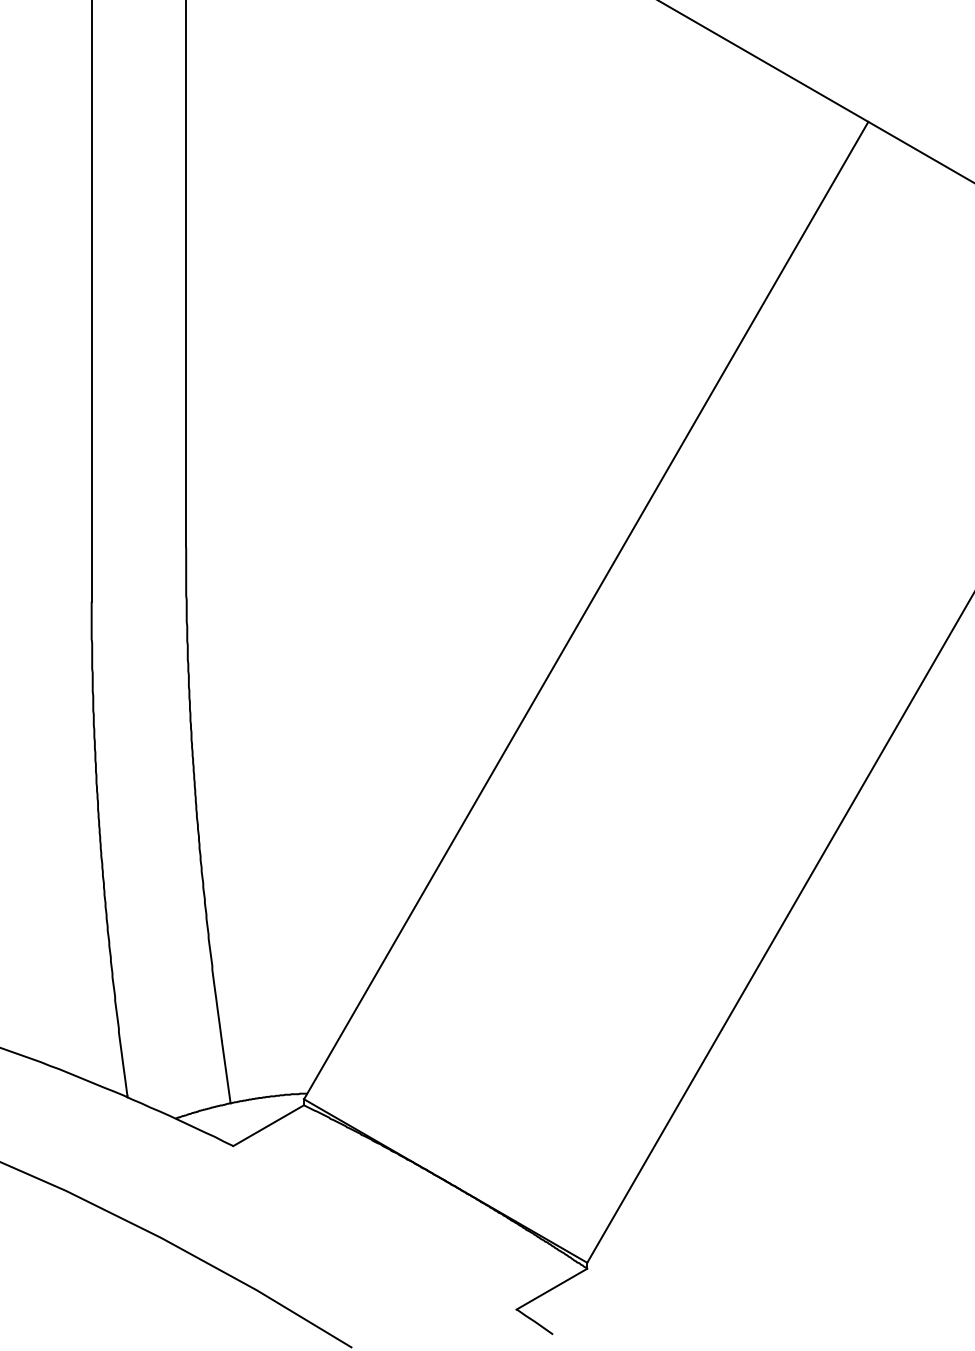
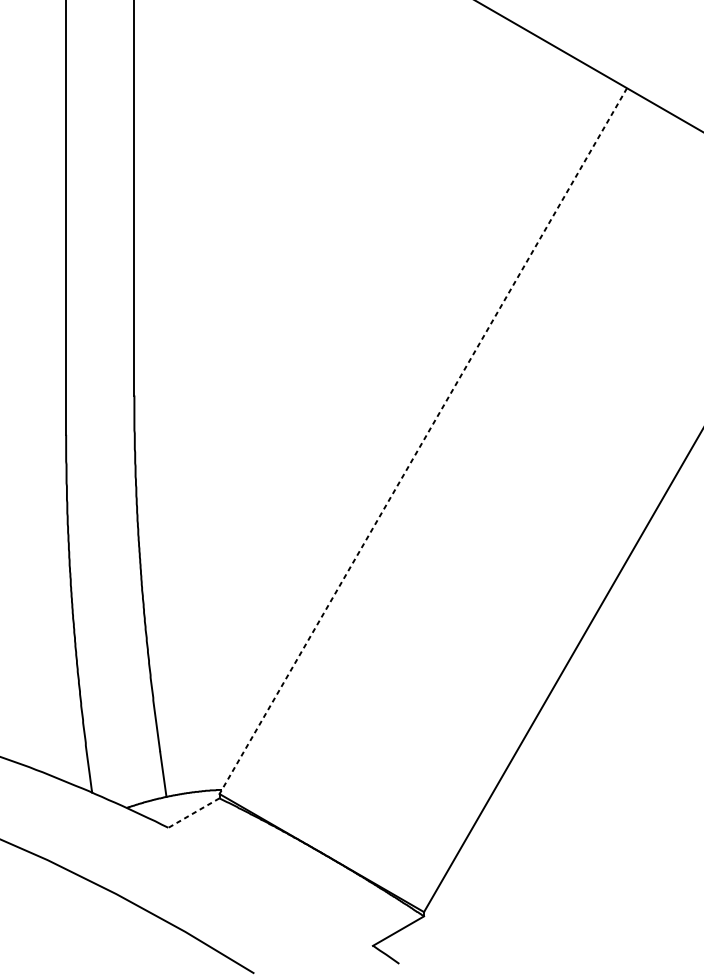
line: (585, 611) -> (422, 441), solid -> dashed
line: (268, 1125) -> (193, 812), solid -> dashed

